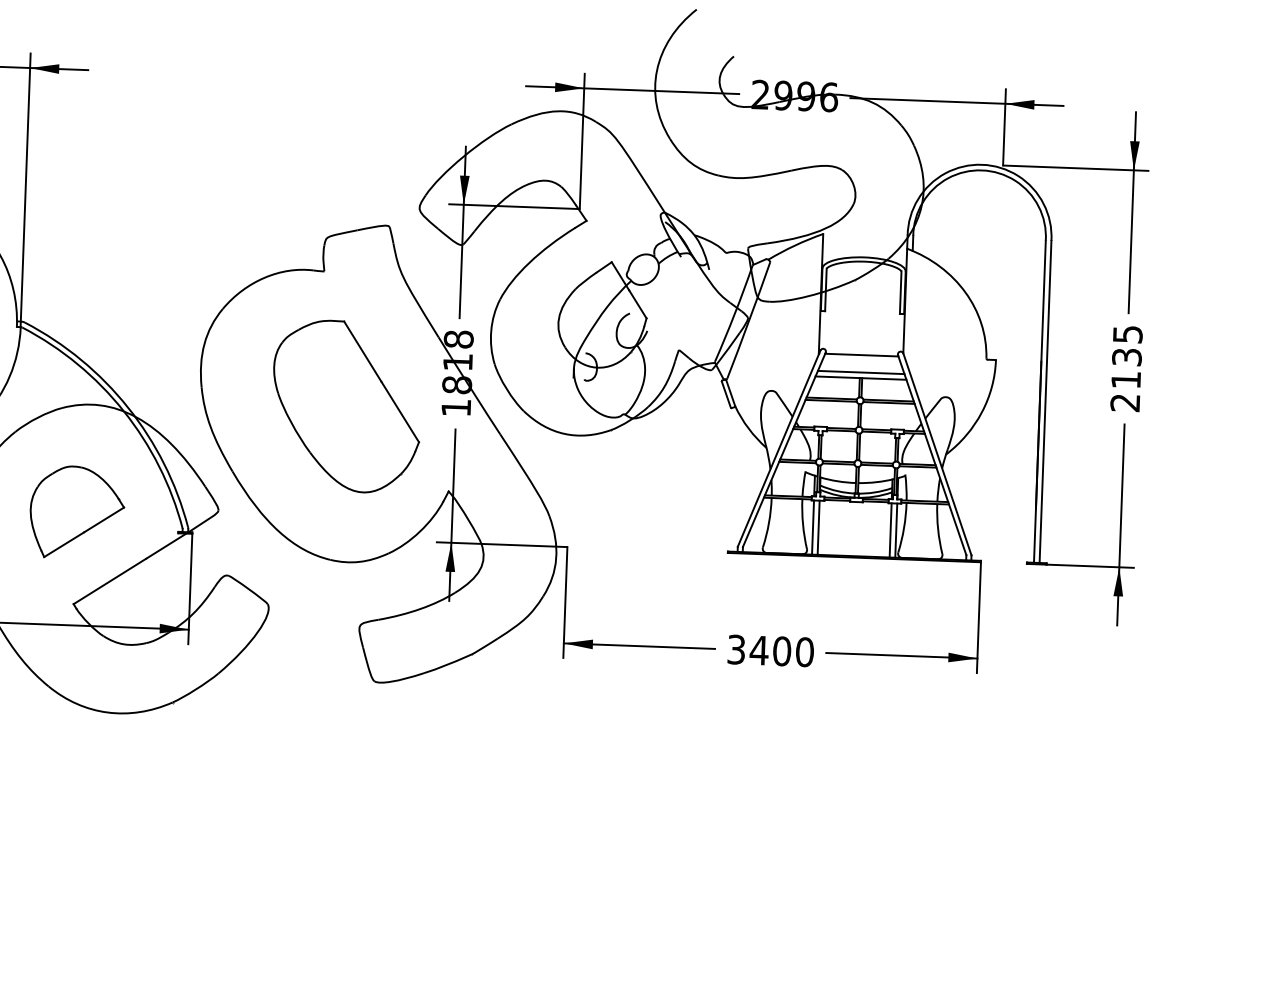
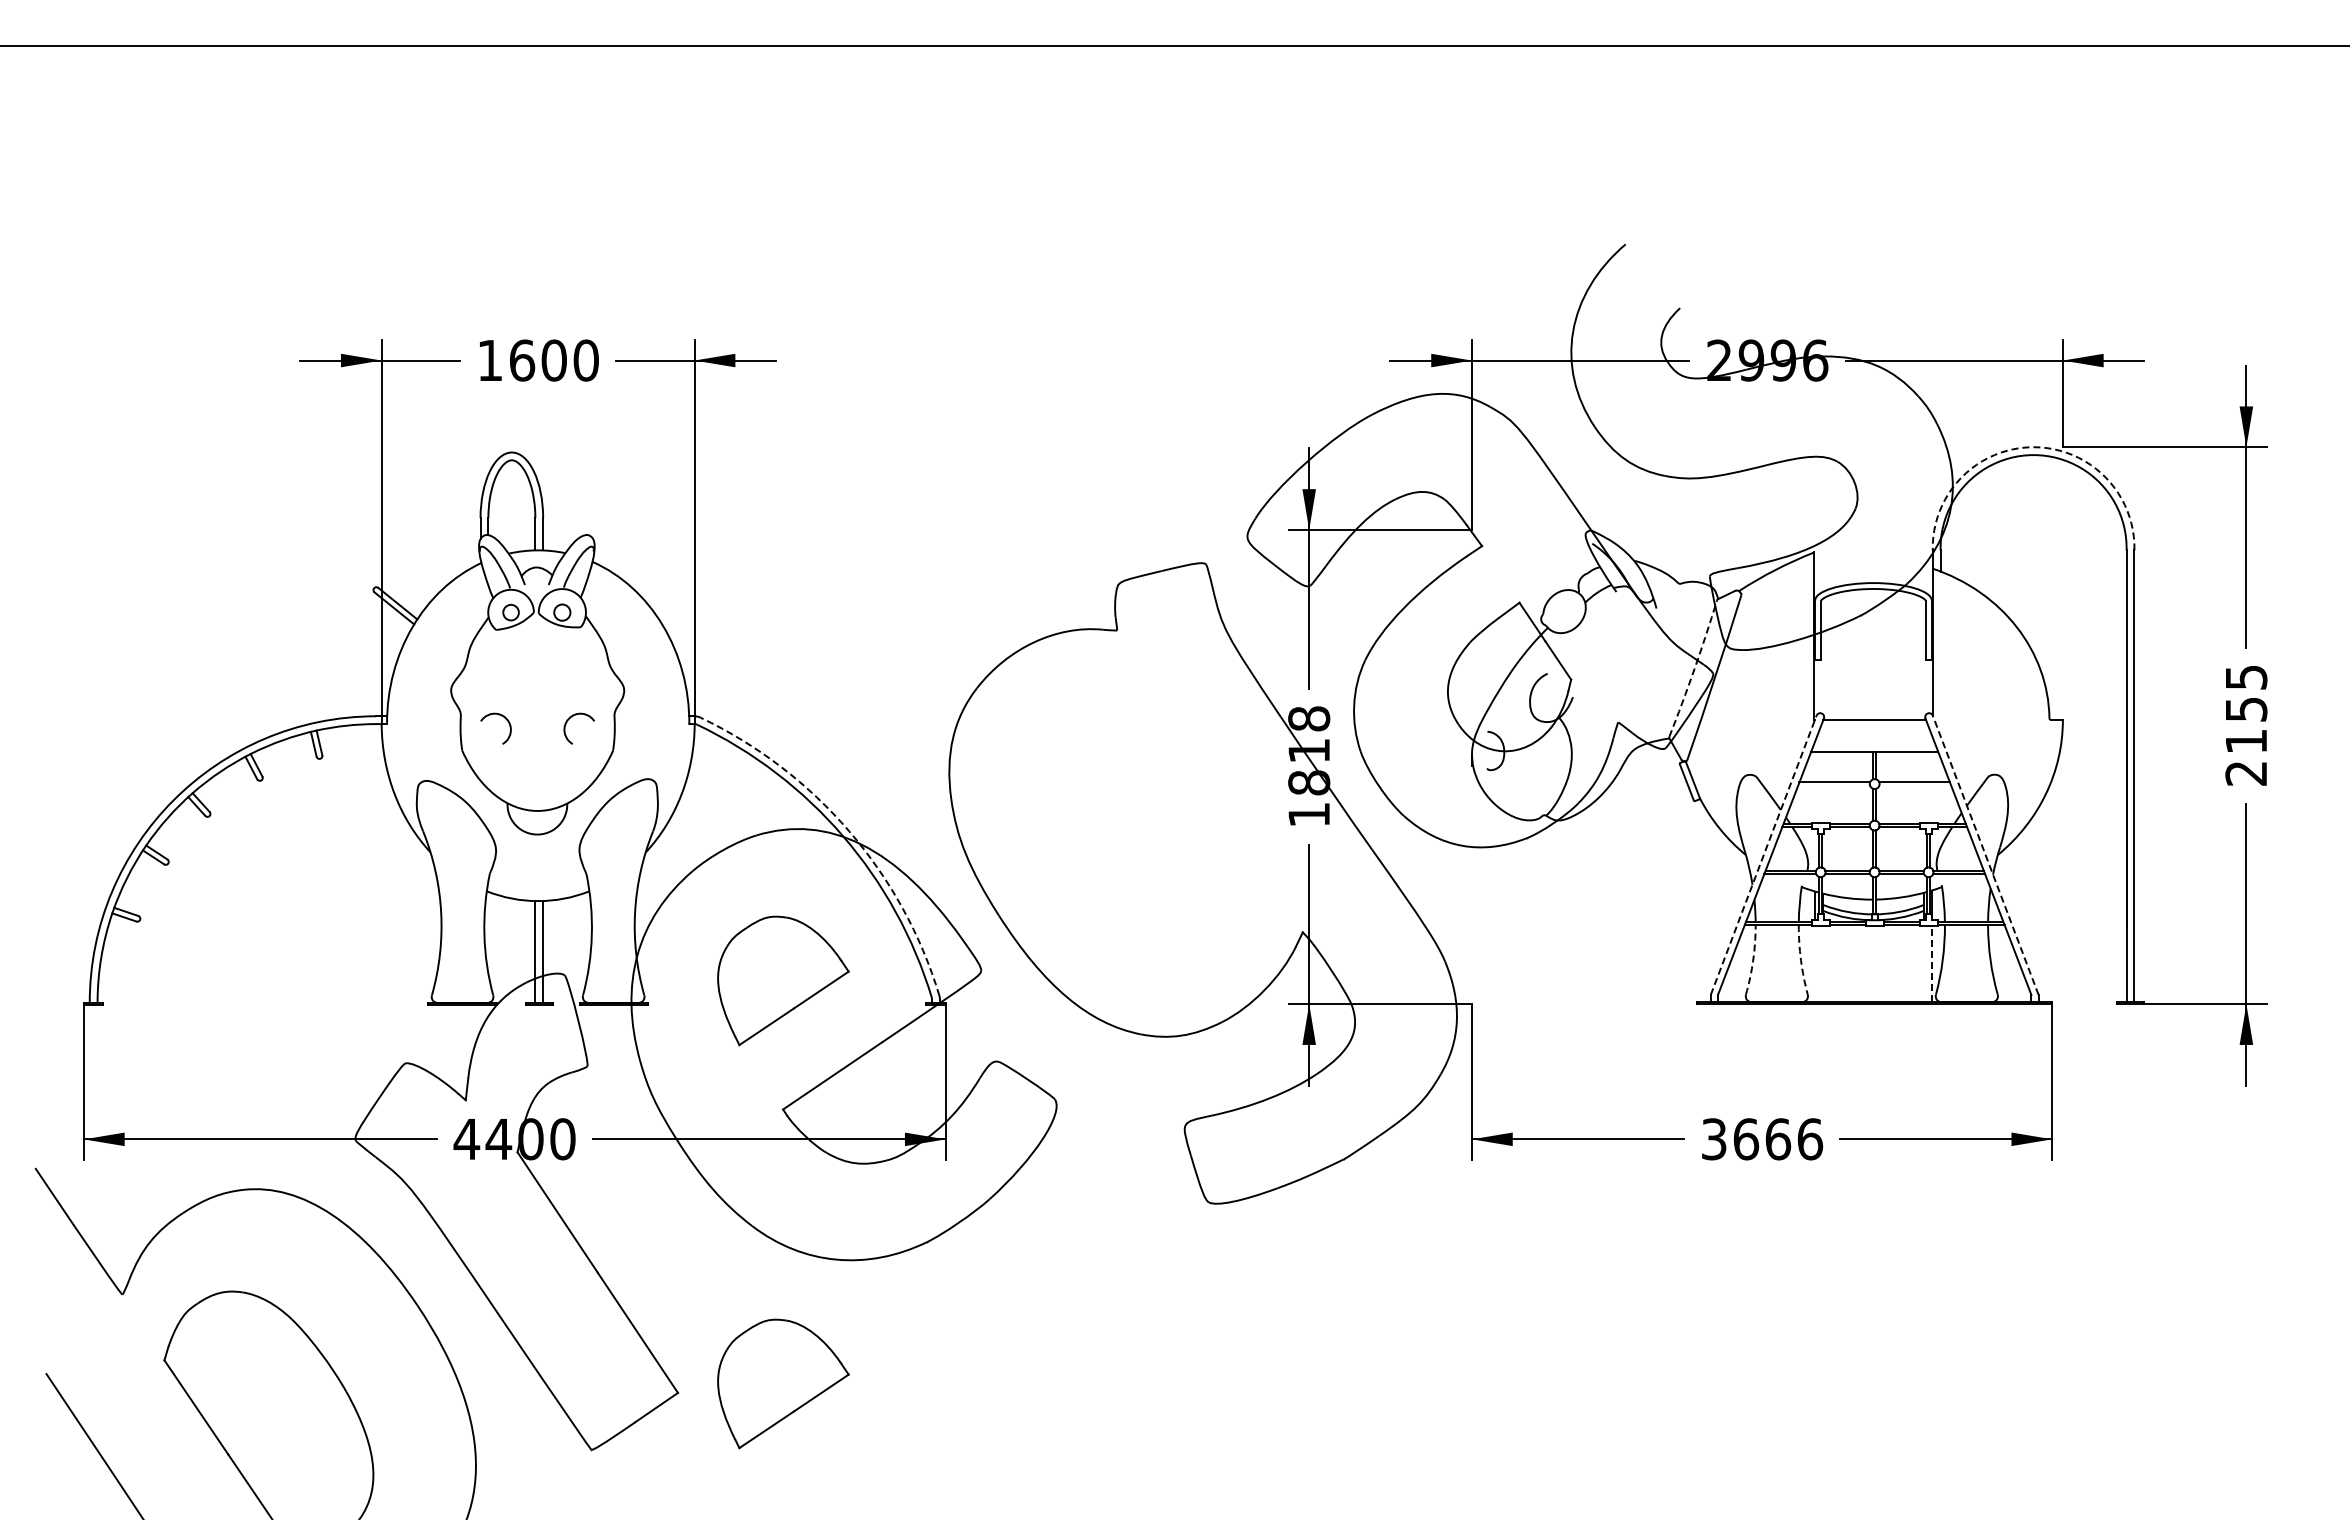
arc: (982, 164) -> (2033, 447), solid -> dashed
arc: (734, 314) -> (1694, 669), solid -> dashed
text: (1126, 357) -> (2245, 709), 2135 -> 2155
line: (861, 372) -> (1874, 744), removed
line: (831, 400) -> (1834, 785), removed
line: (889, 402) -> (1915, 785), removed
part: (346, 406) -> (1155, 818), removed
arc: (128, 407) -> (849, 831), solid -> dashed
line: (779, 448) -> (1763, 854), solid -> dashed
line: (937, 453) -> (1985, 854), solid -> dashed
arc: (769, 523) -> (1753, 960), solid -> dashed
arc: (802, 524) -> (1800, 960), solid -> dashed
line: (813, 527) -> (1815, 964), removed
line: (818, 527) -> (1823, 964), removed
line: (890, 530) -> (1924, 964), removed
line: (895, 530) -> (1931, 964), solid -> dashed
text: (781, 651) -> (1777, 1139), 3400 -> 3666
part: (66, 799) -> (783, 1383), added

